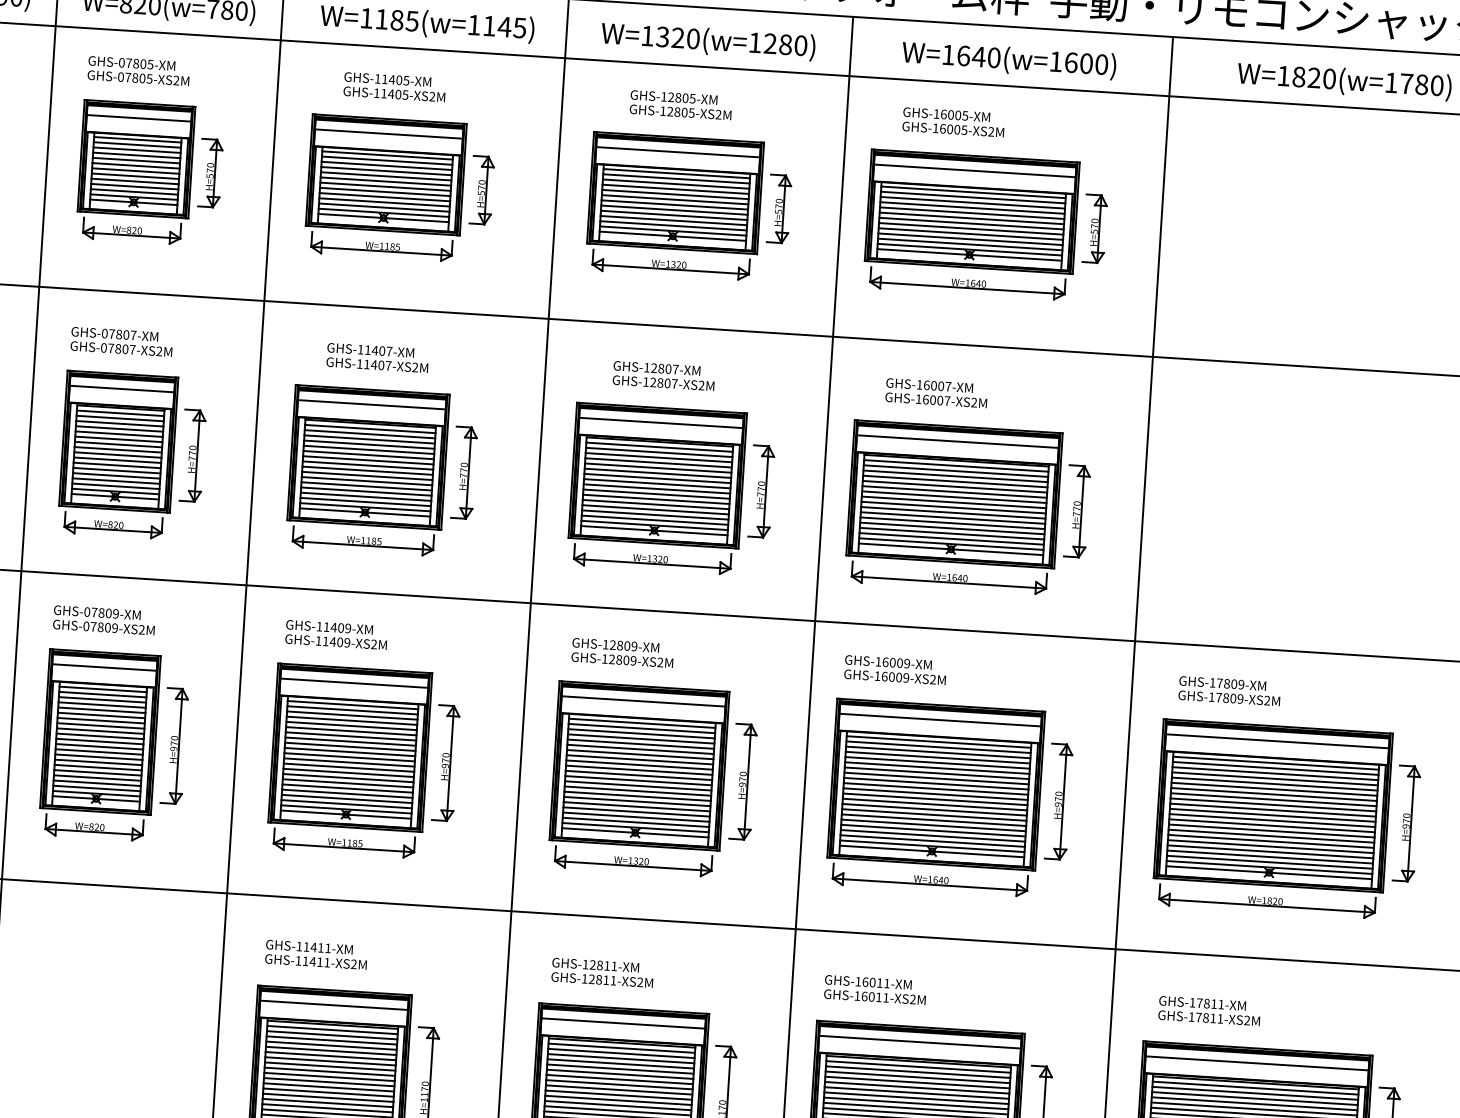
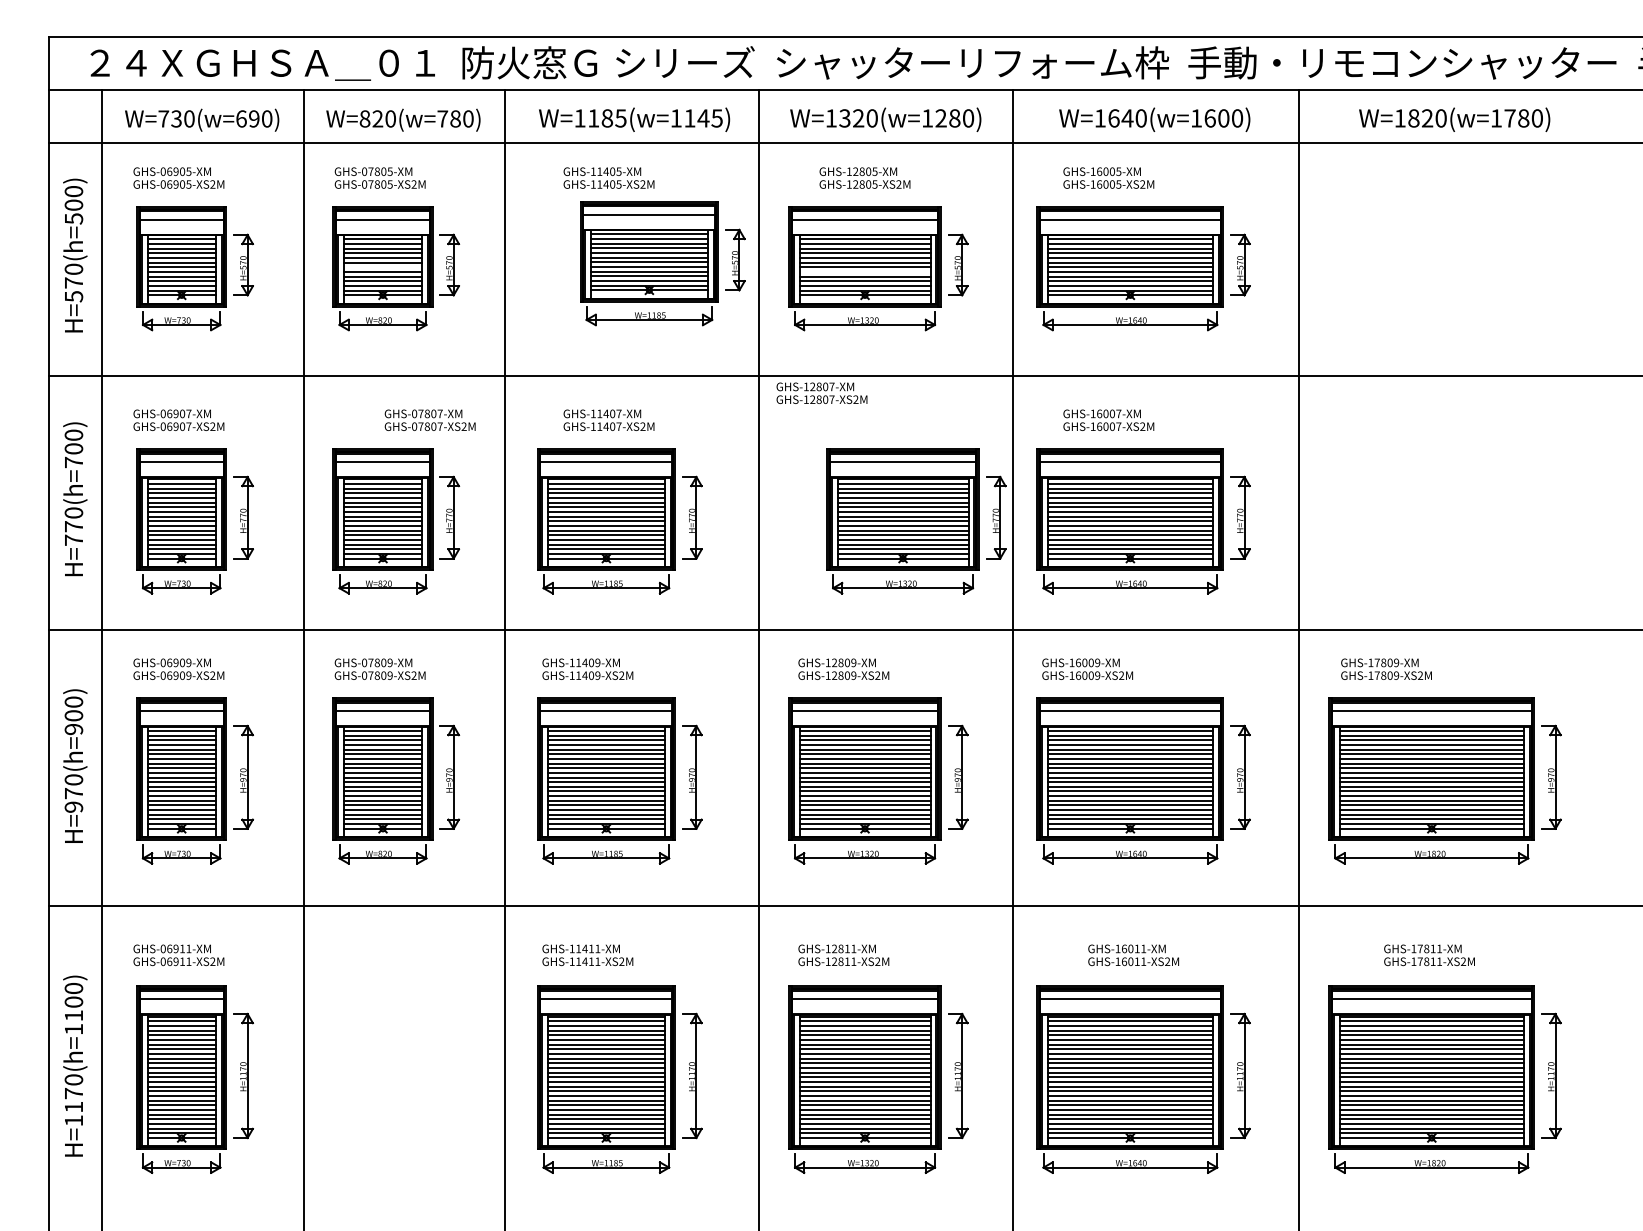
line: (135, 171) -> (382, 267), removed
part: (400, 188) -> (662, 263), moved
line: (673, 210) -> (864, 272), removed
text: (121, 340) -> (429, 419), moved
text: (663, 375) -> (821, 392), moved
part: (671, 490) -> (916, 521), moved
text: (875, 990) -> (1133, 955), moved
text: (1209, 1011) -> (1429, 955), moved

